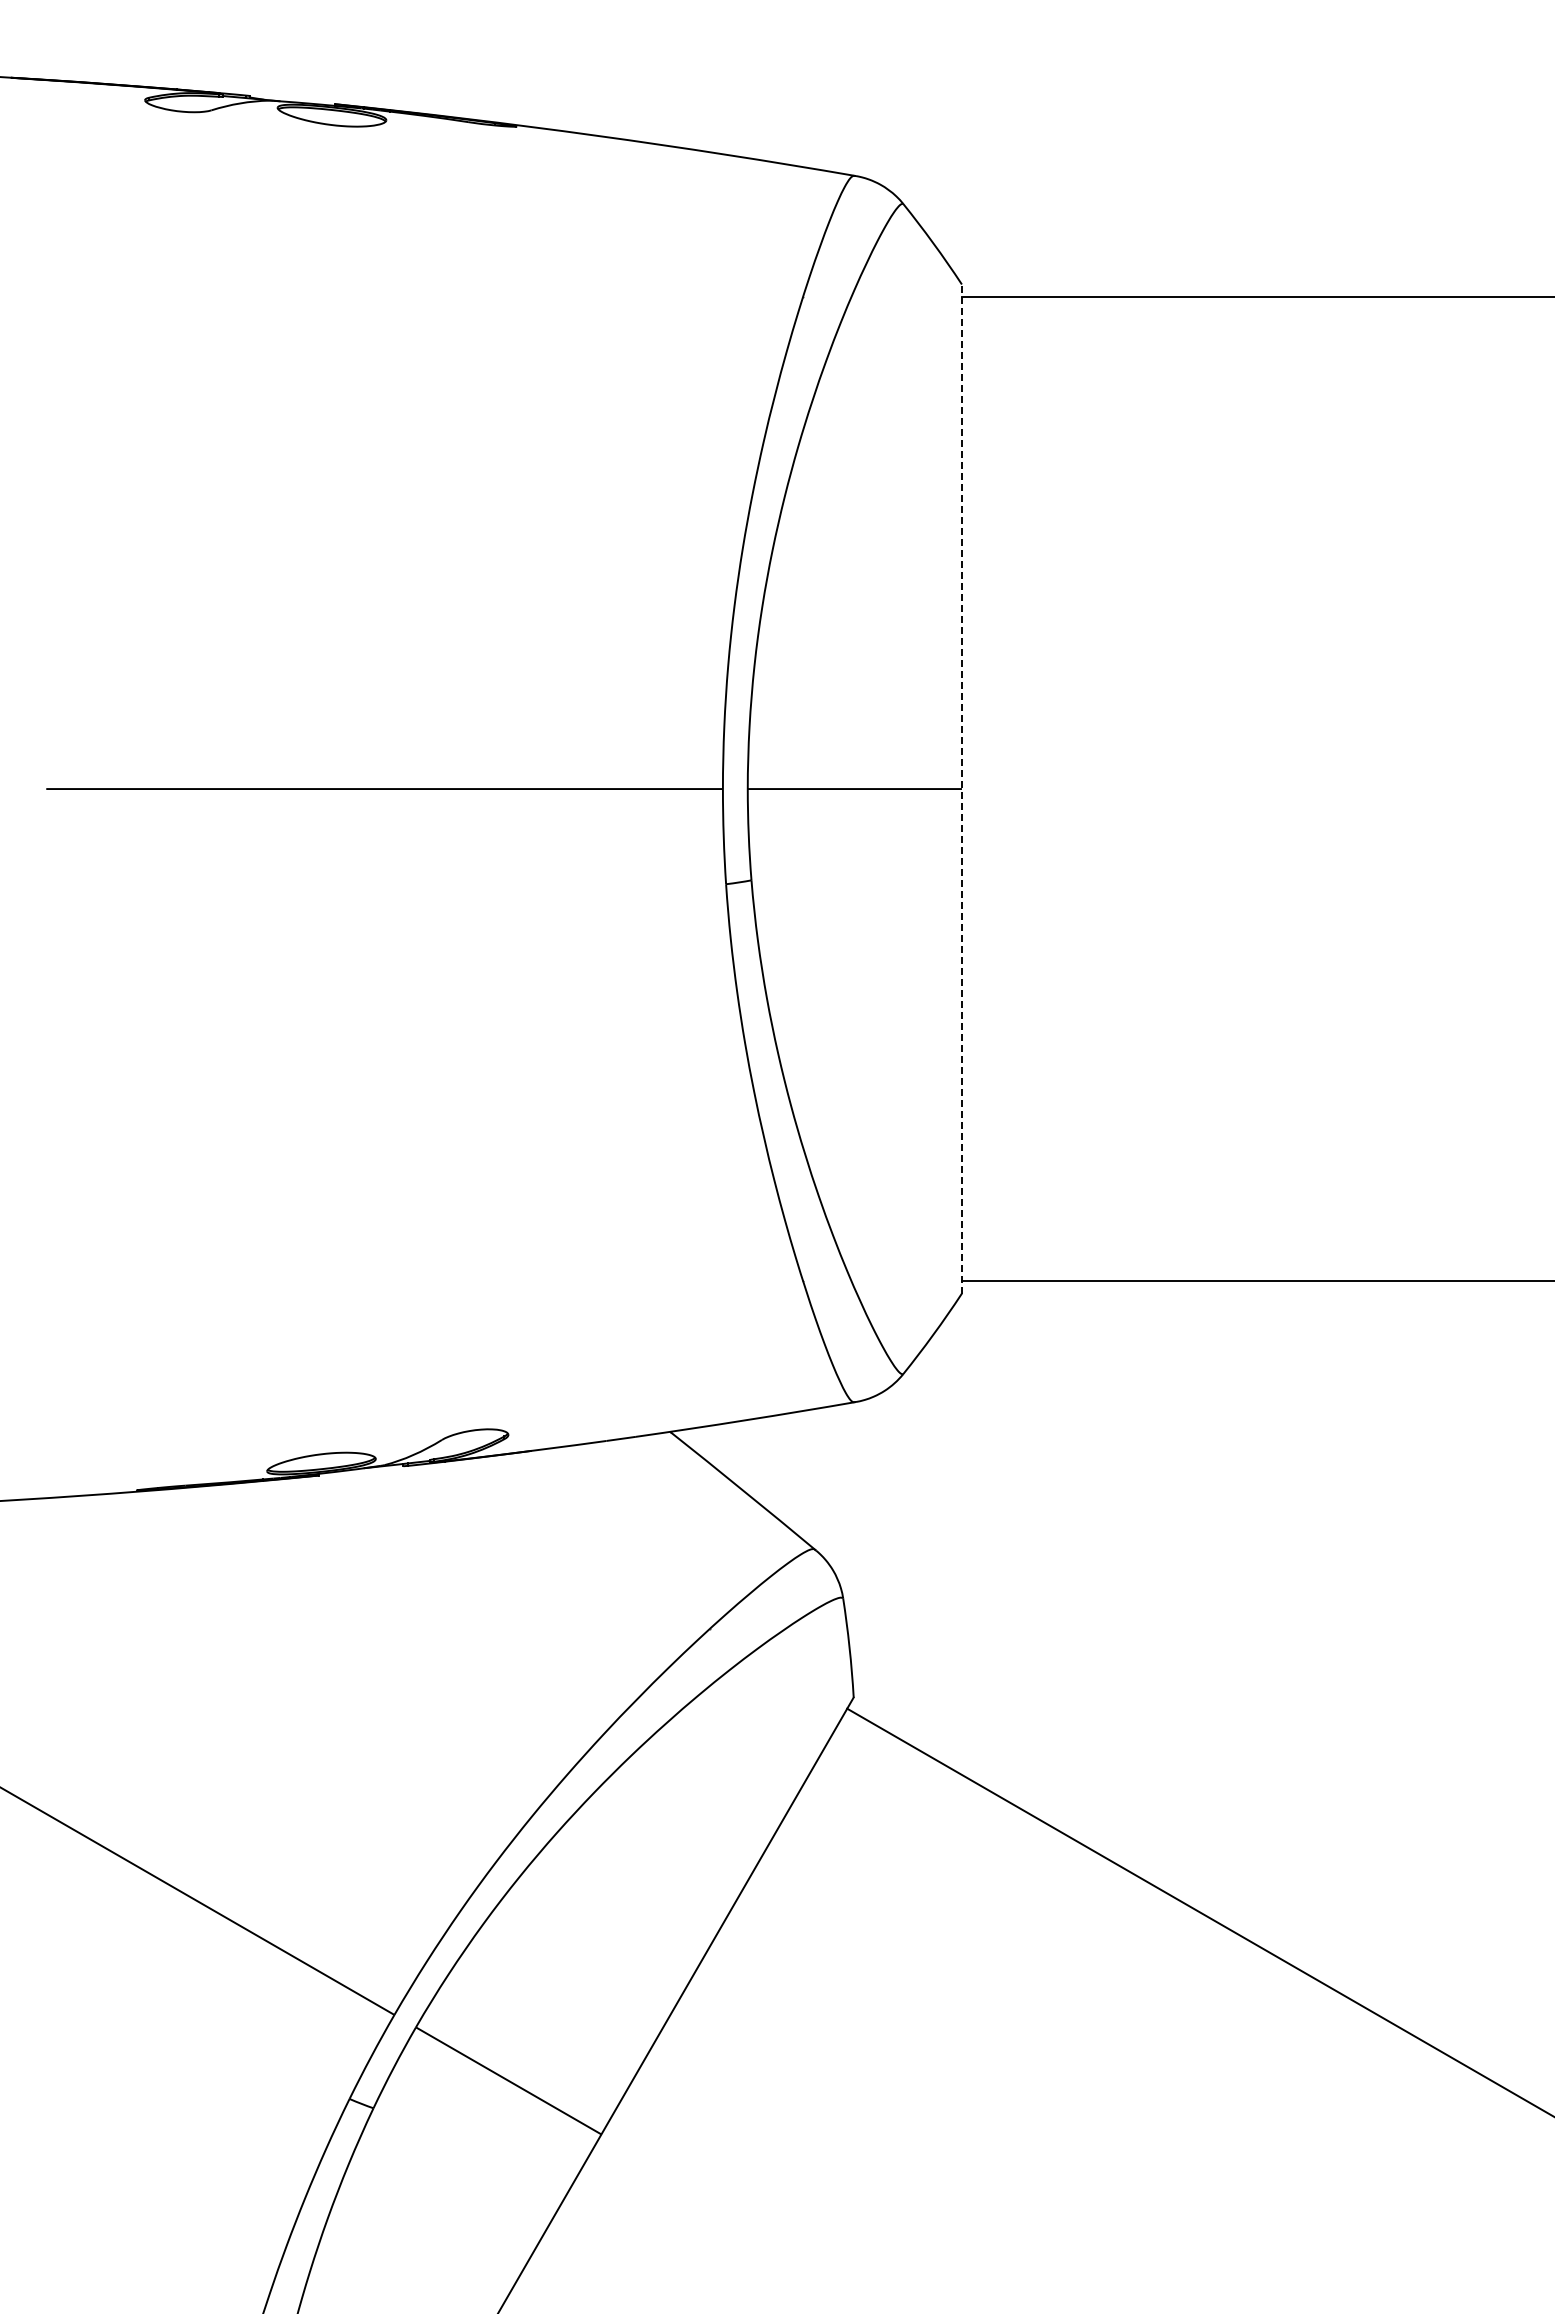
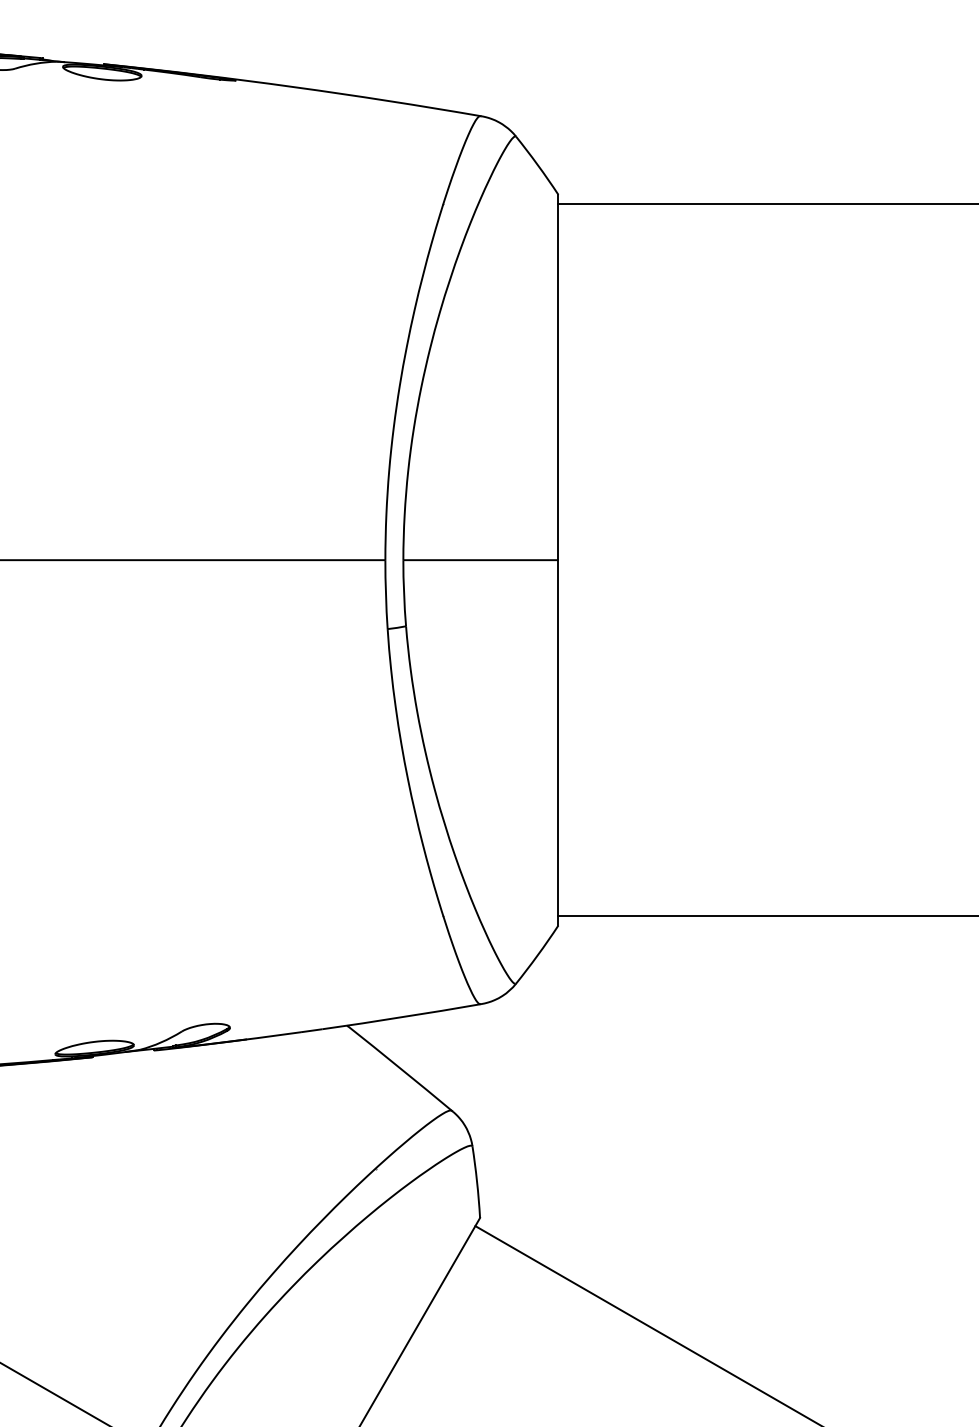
line: (961, 789) -> (558, 560), dashed -> solid

